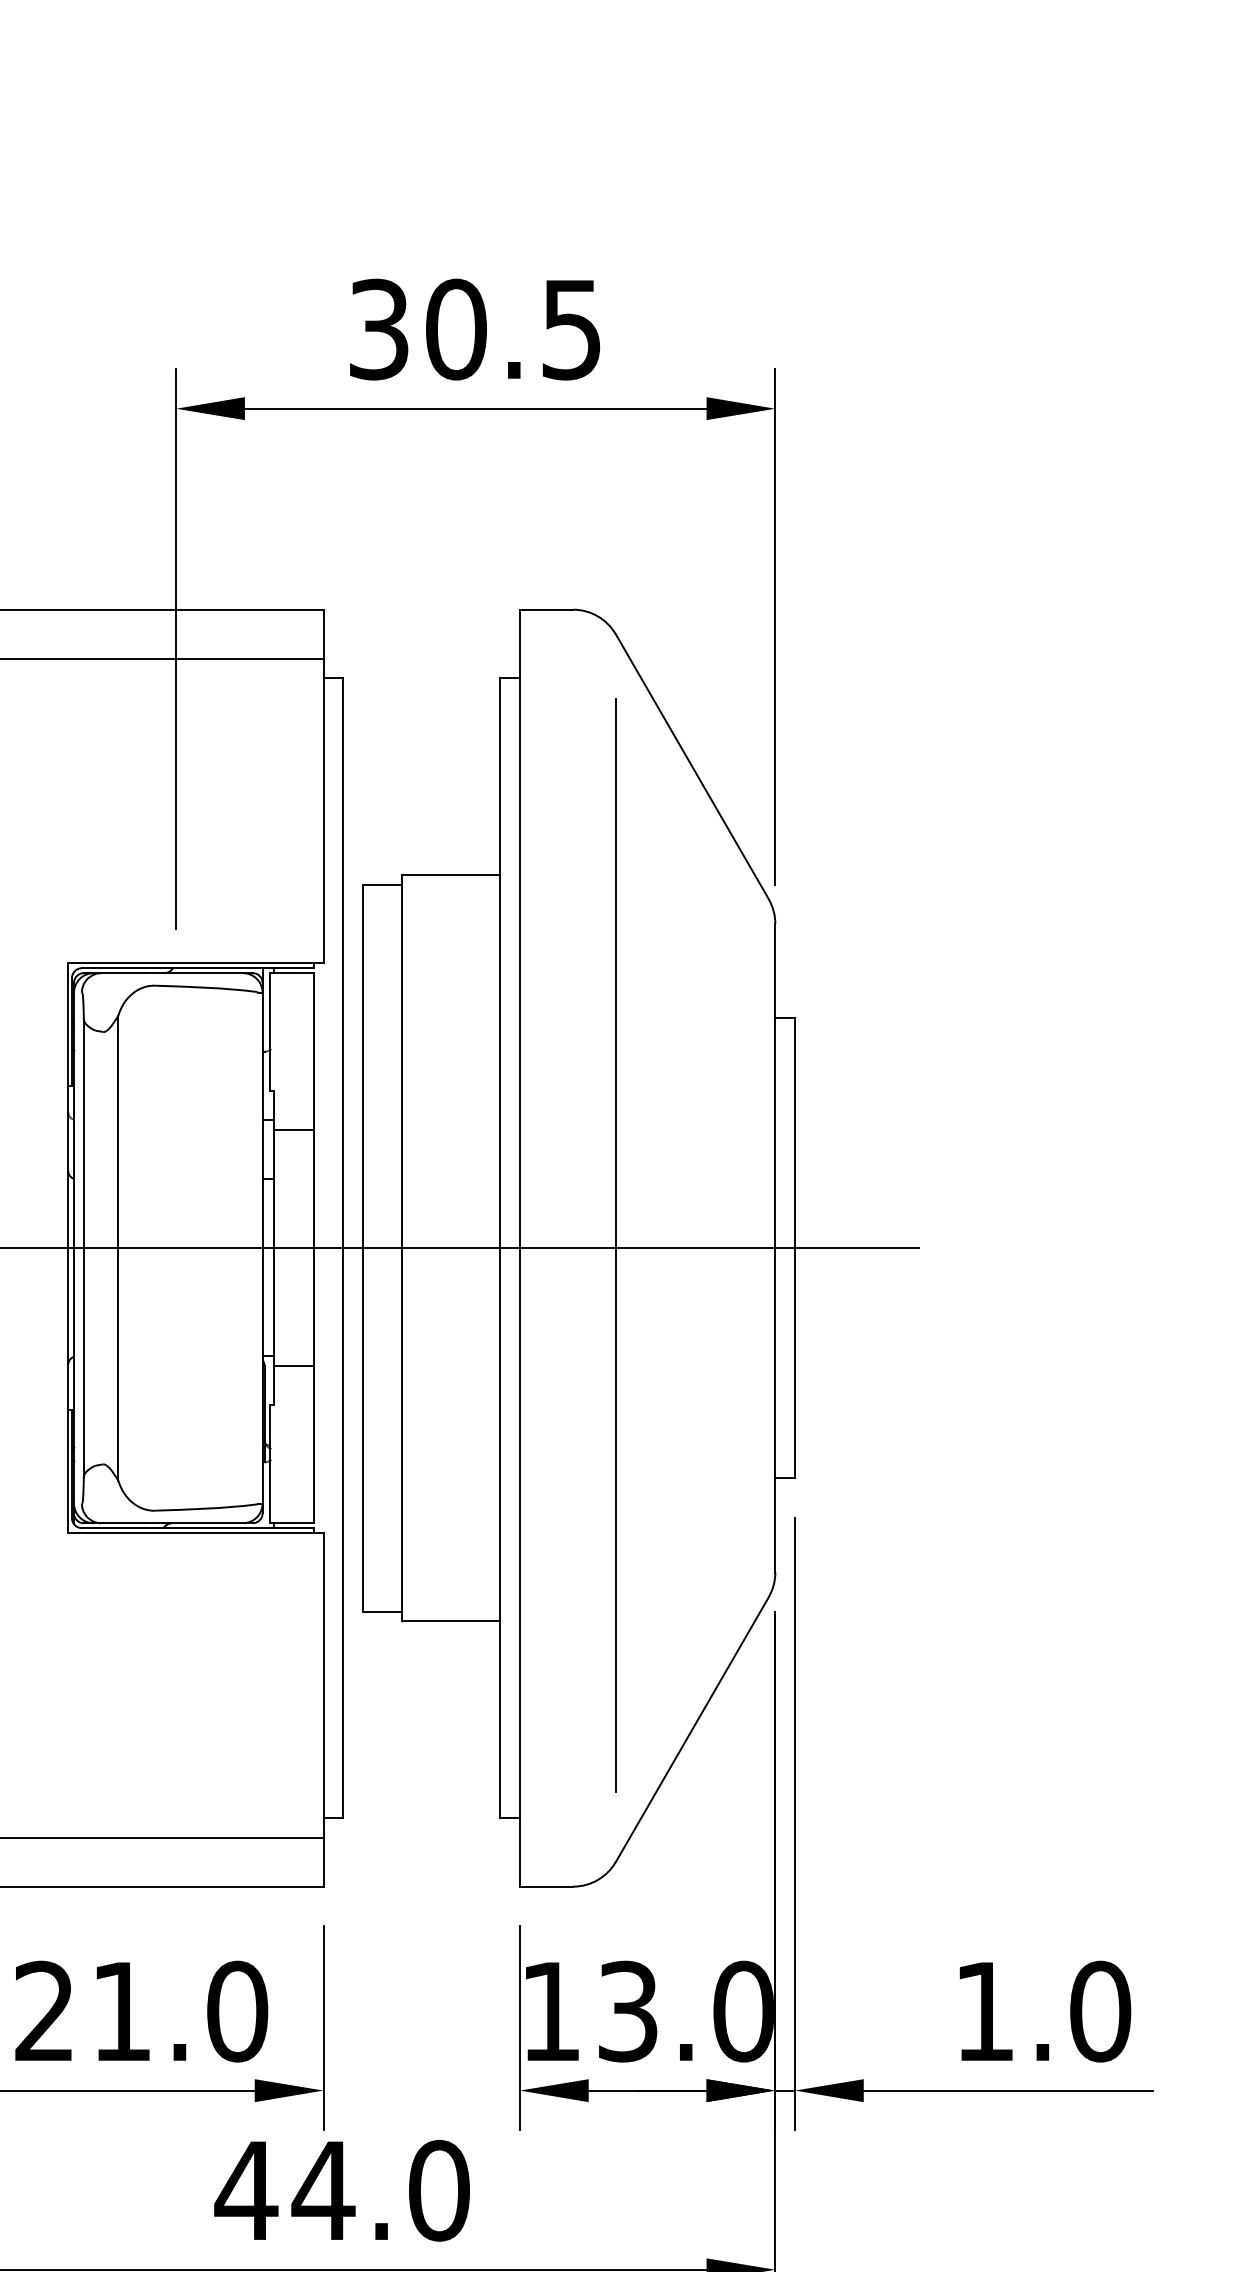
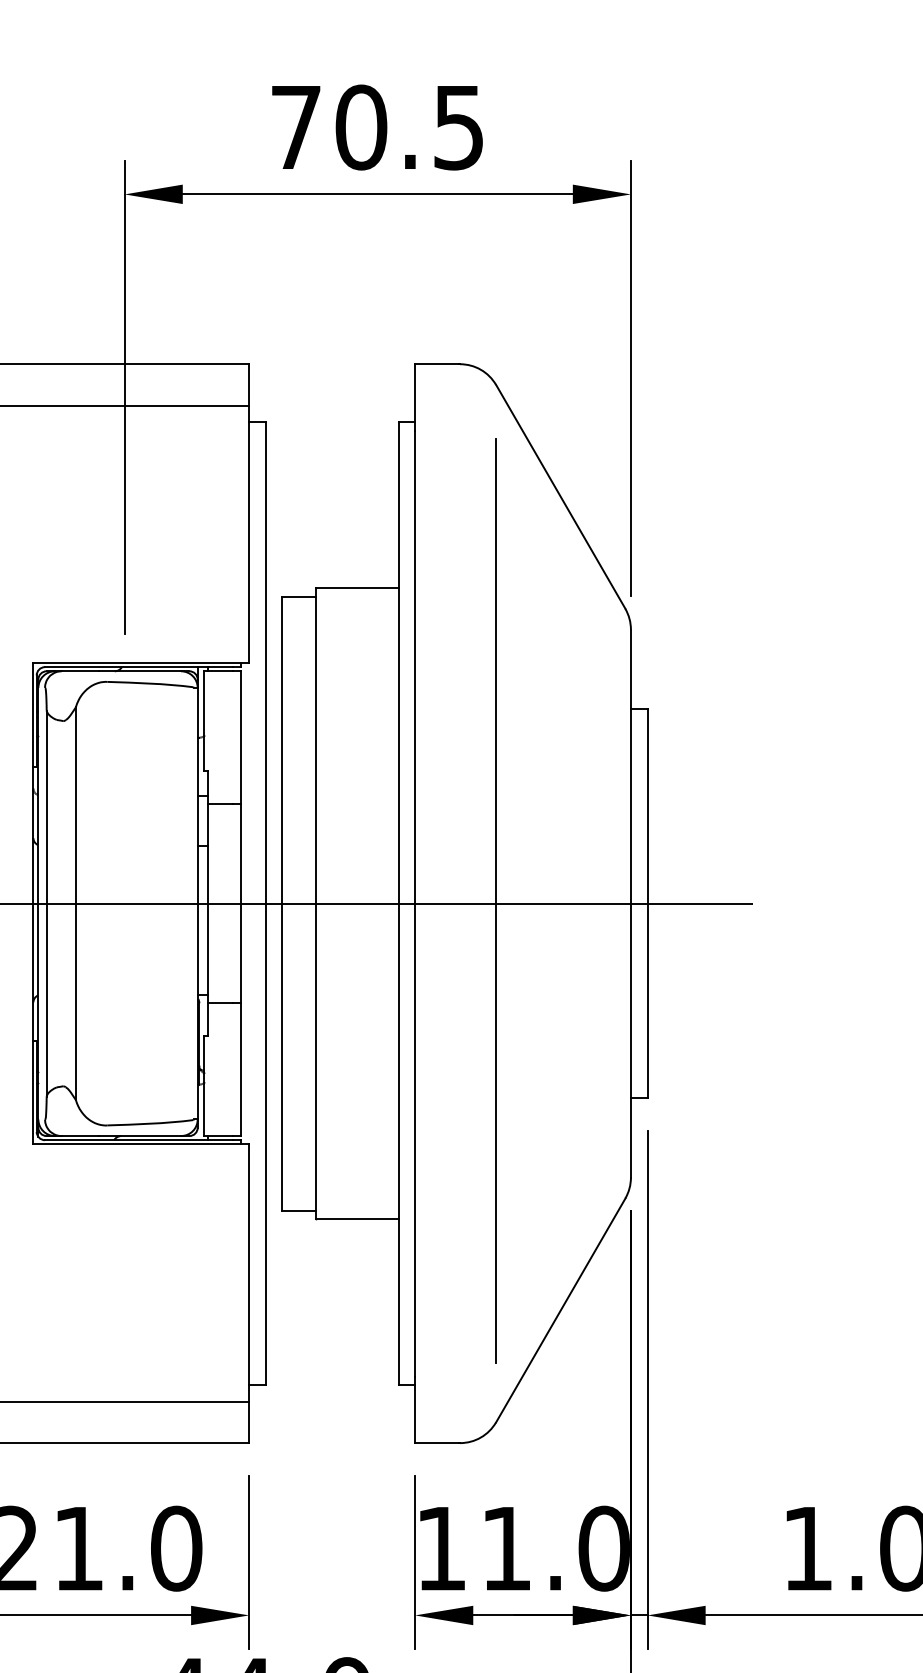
text: (379, 329) -> (296, 127), 30.5 -> 70.5
text: (628, 2011) -> (506, 1548), 13.0 -> 11.0

